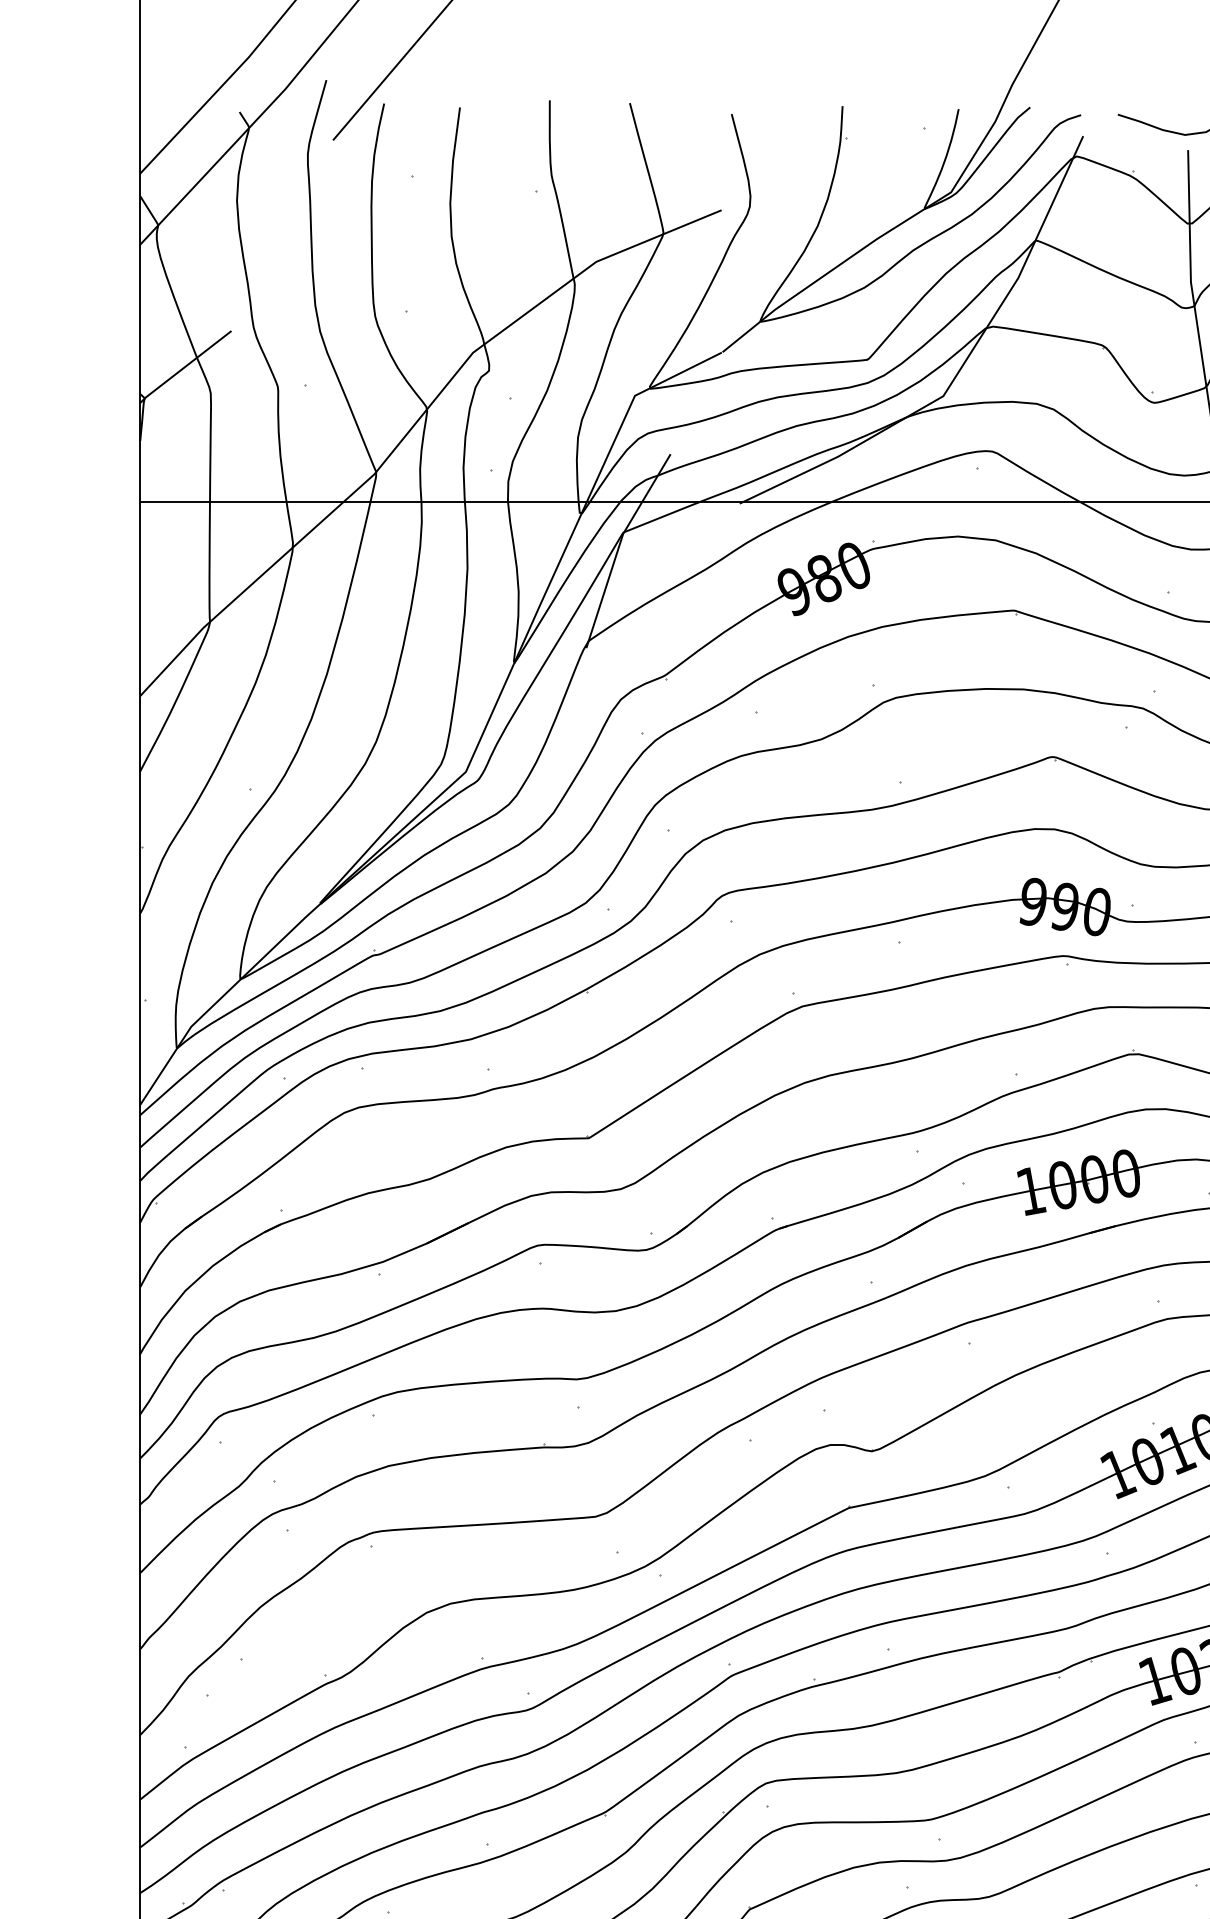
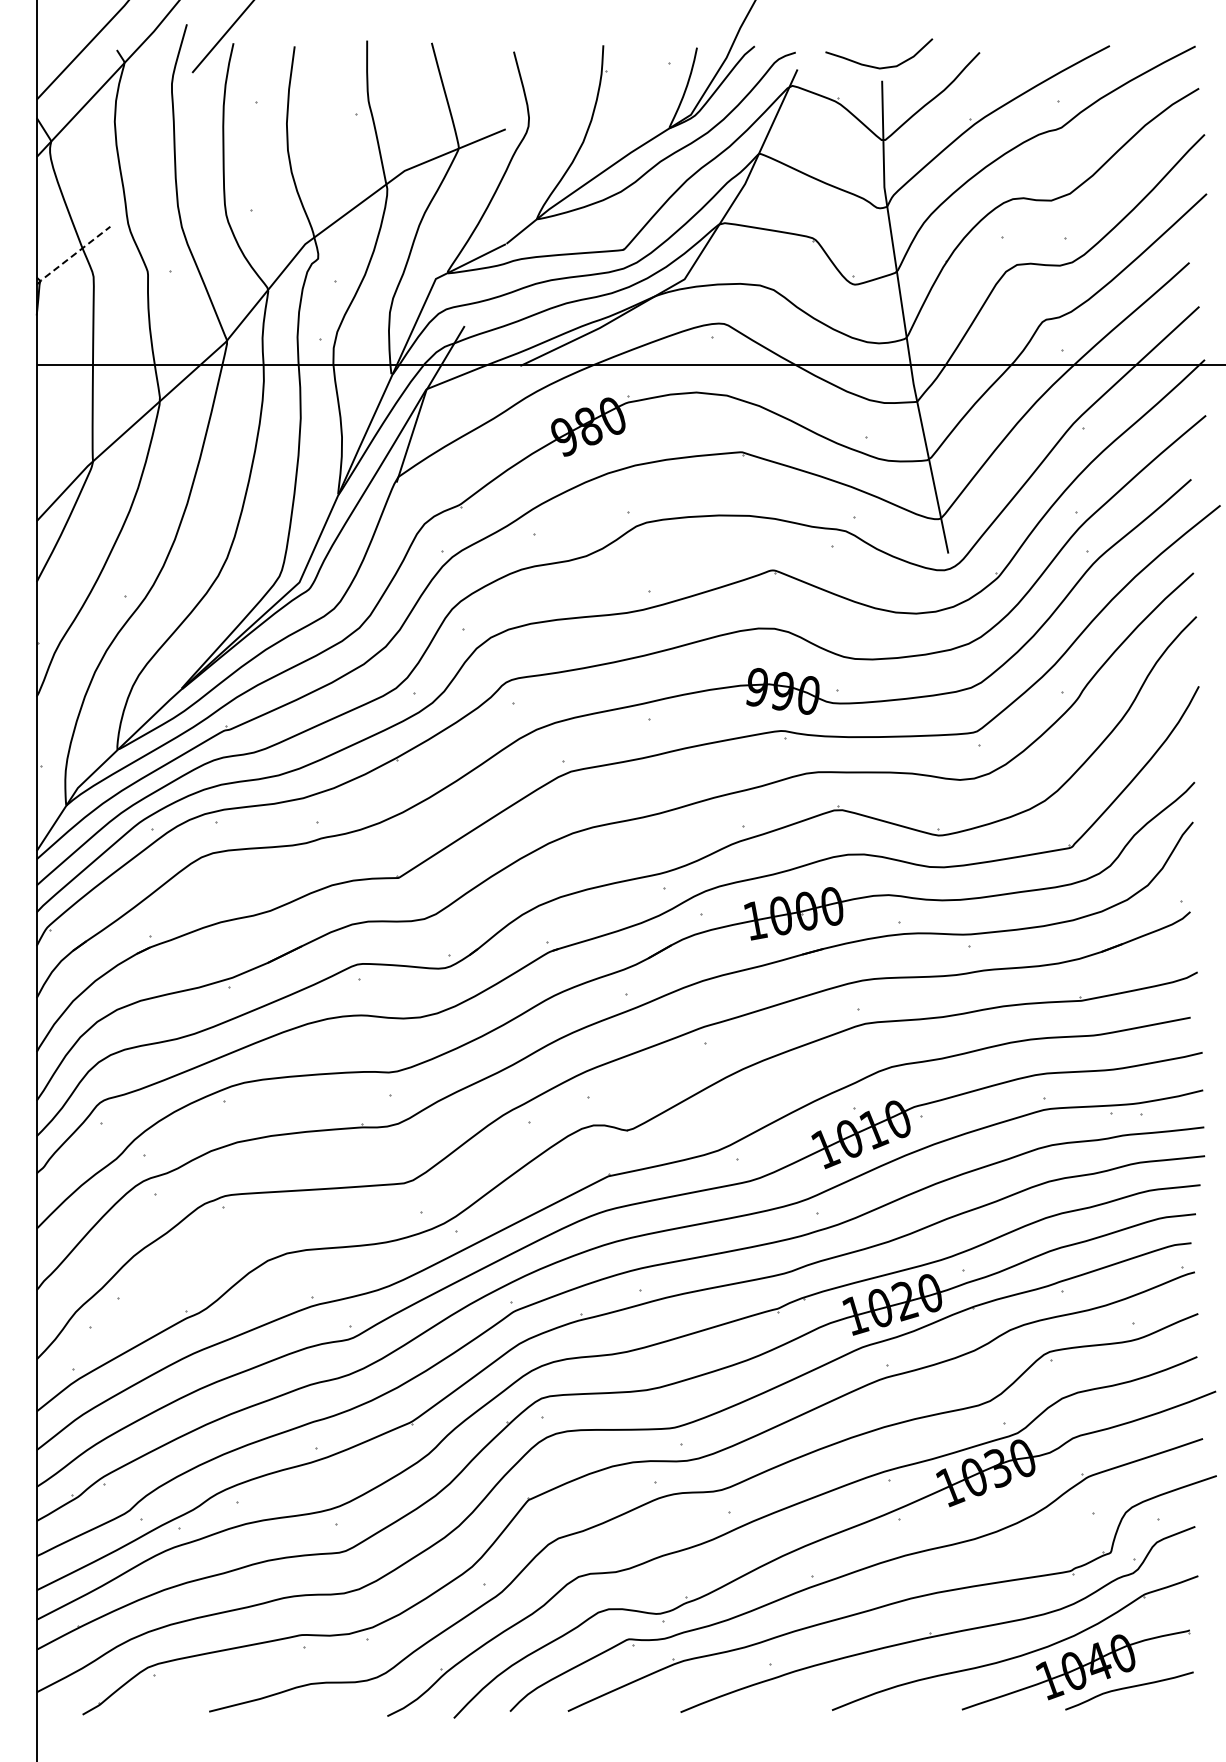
line: (184, 366) -> (72, 255), solid -> dashed

